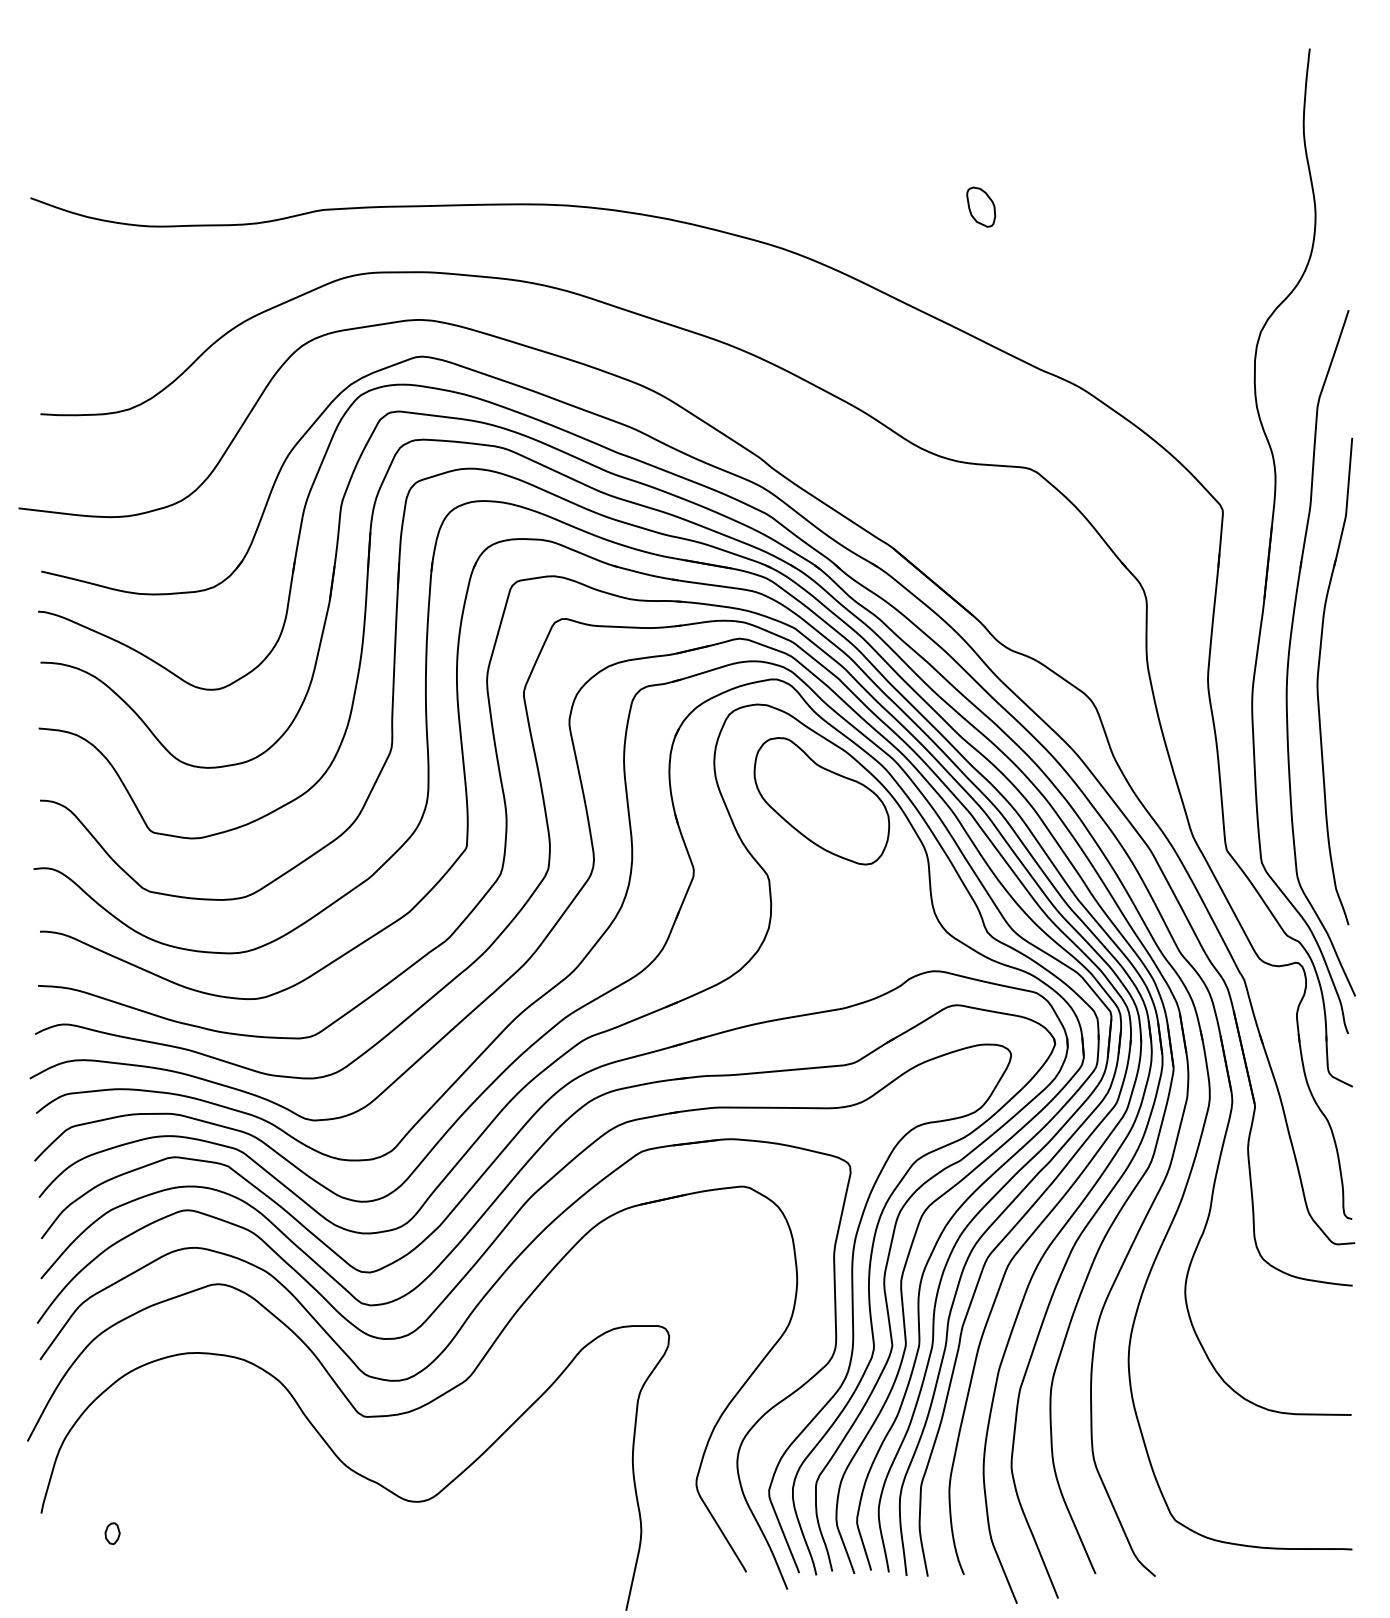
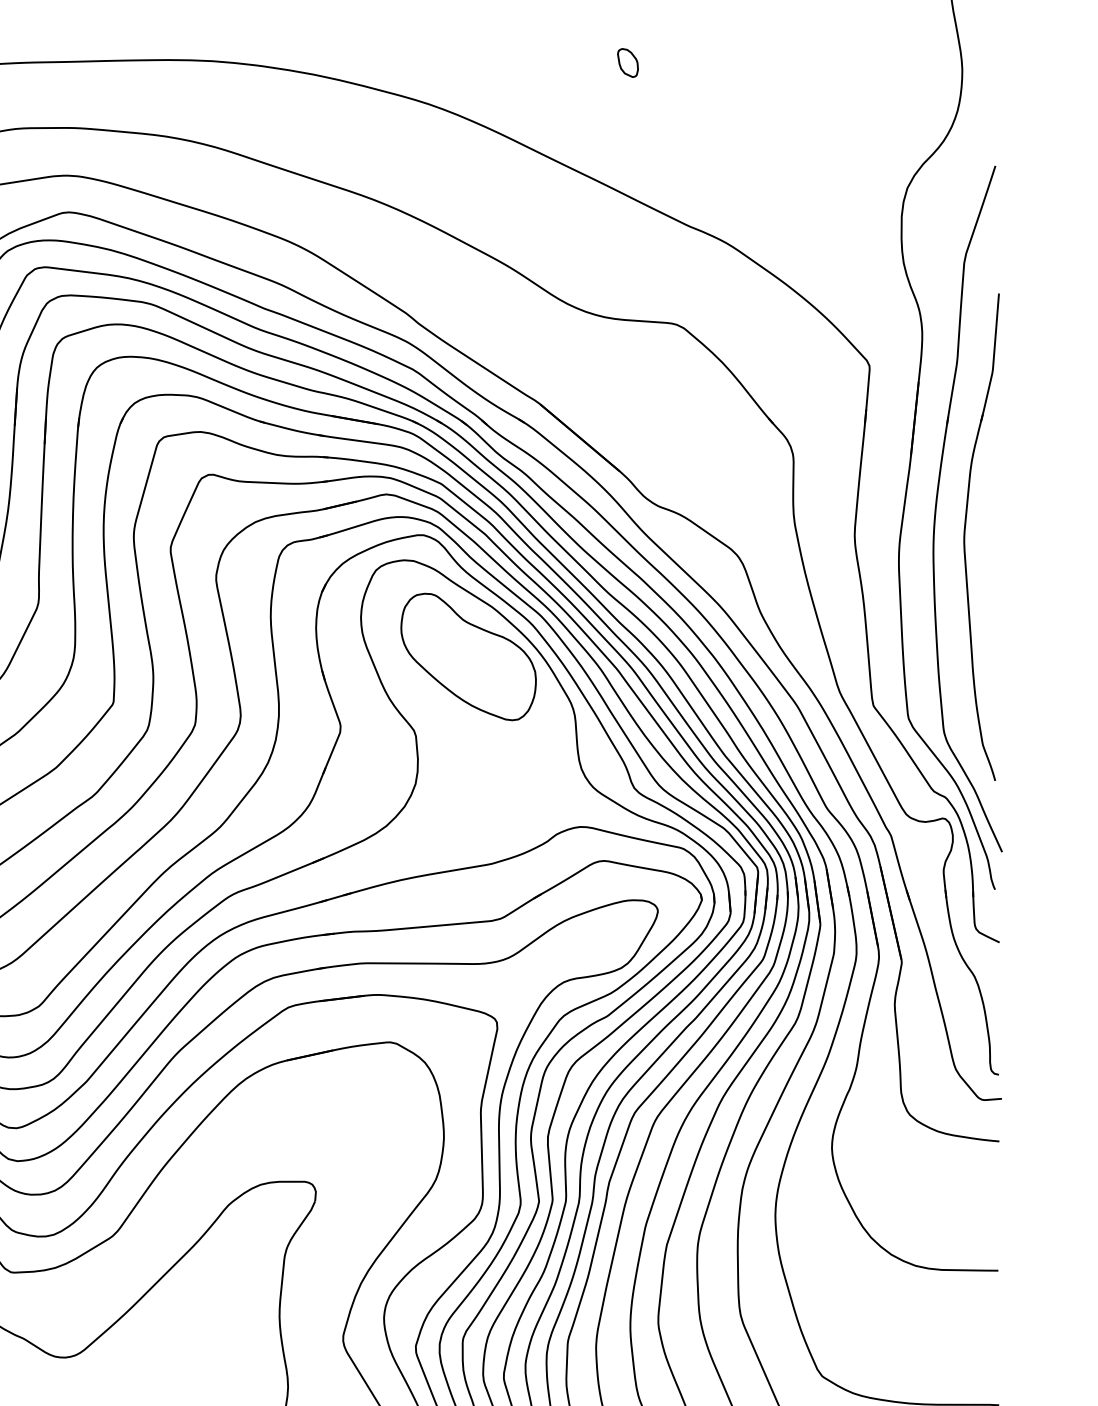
part: (981, 207) -> (628, 63), size x0.71

